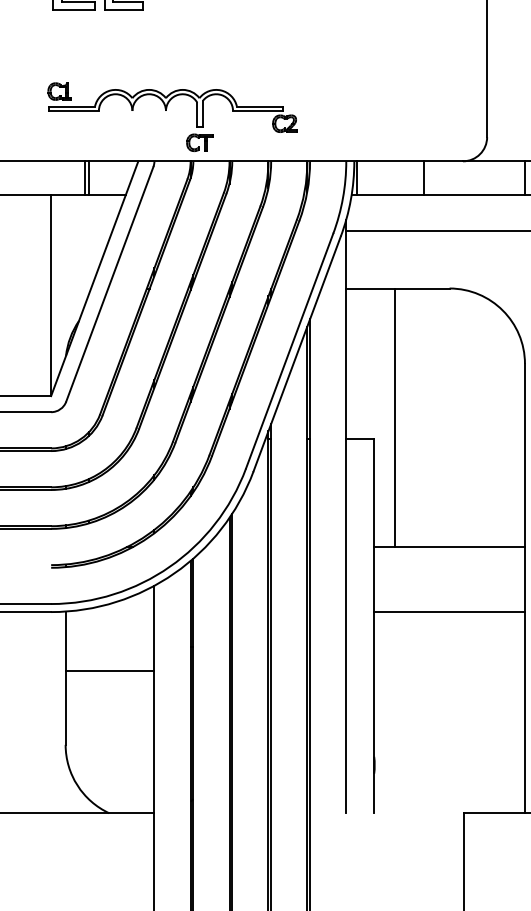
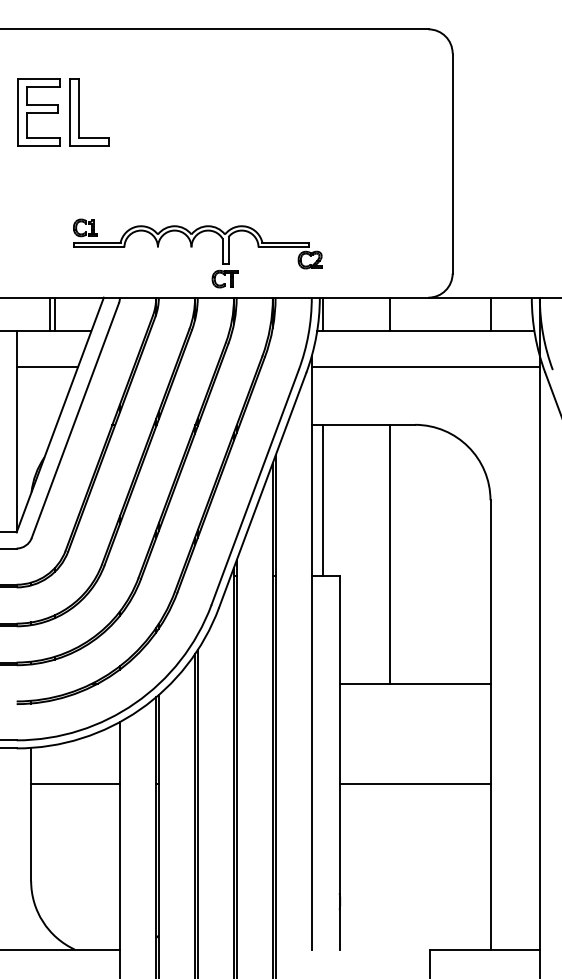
part: (166, 111) -> (192, 247), moved
line: (81, 231) -> (47, 367), added
line: (356, 363) -> (322, 499), added
line: (394, 417) -> (389, 553), moved
line: (448, 612) -> (414, 783), moved
line: (109, 671) -> (75, 783), moved

